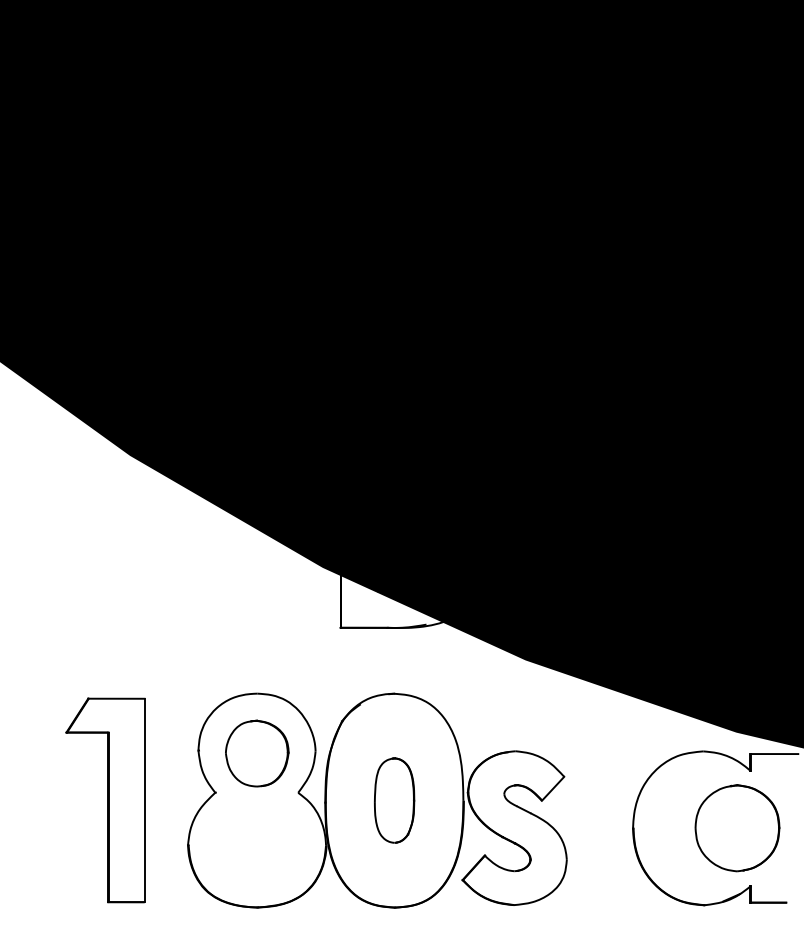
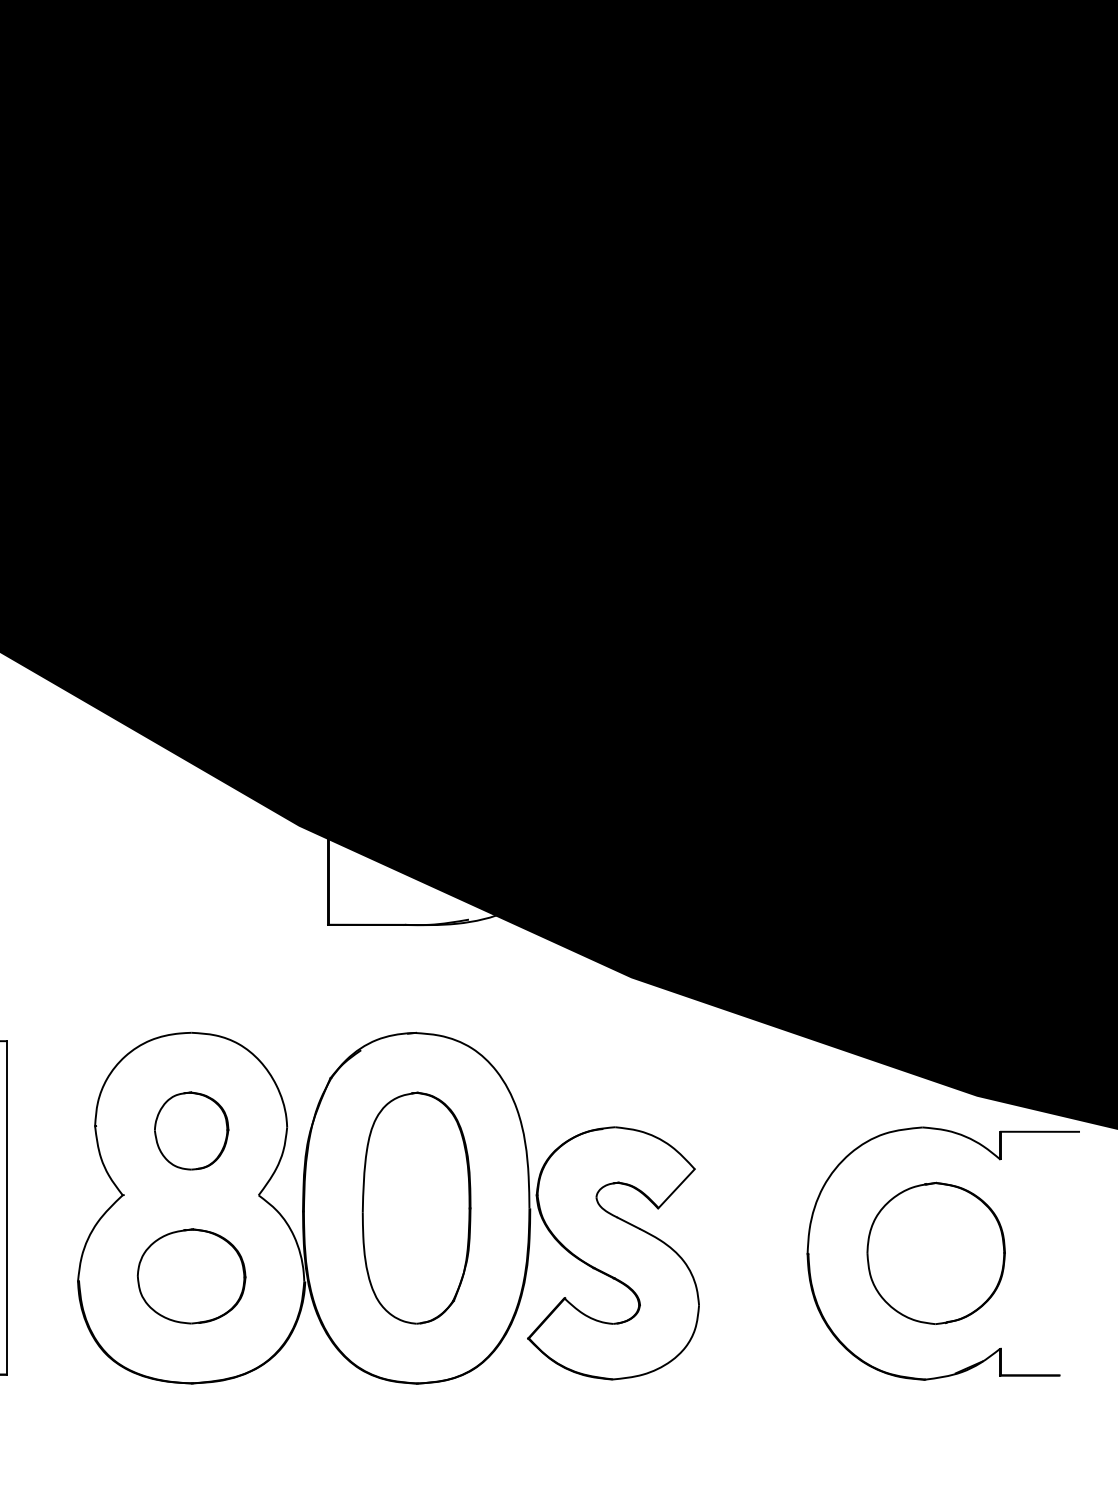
part: (257, 753) -> (191, 1130), size x0.71
part: (394, 800) -> (416, 1207), size x1.67
part: (737, 828) -> (936, 1253), moved
part: (257, 841) -> (191, 1275), added

